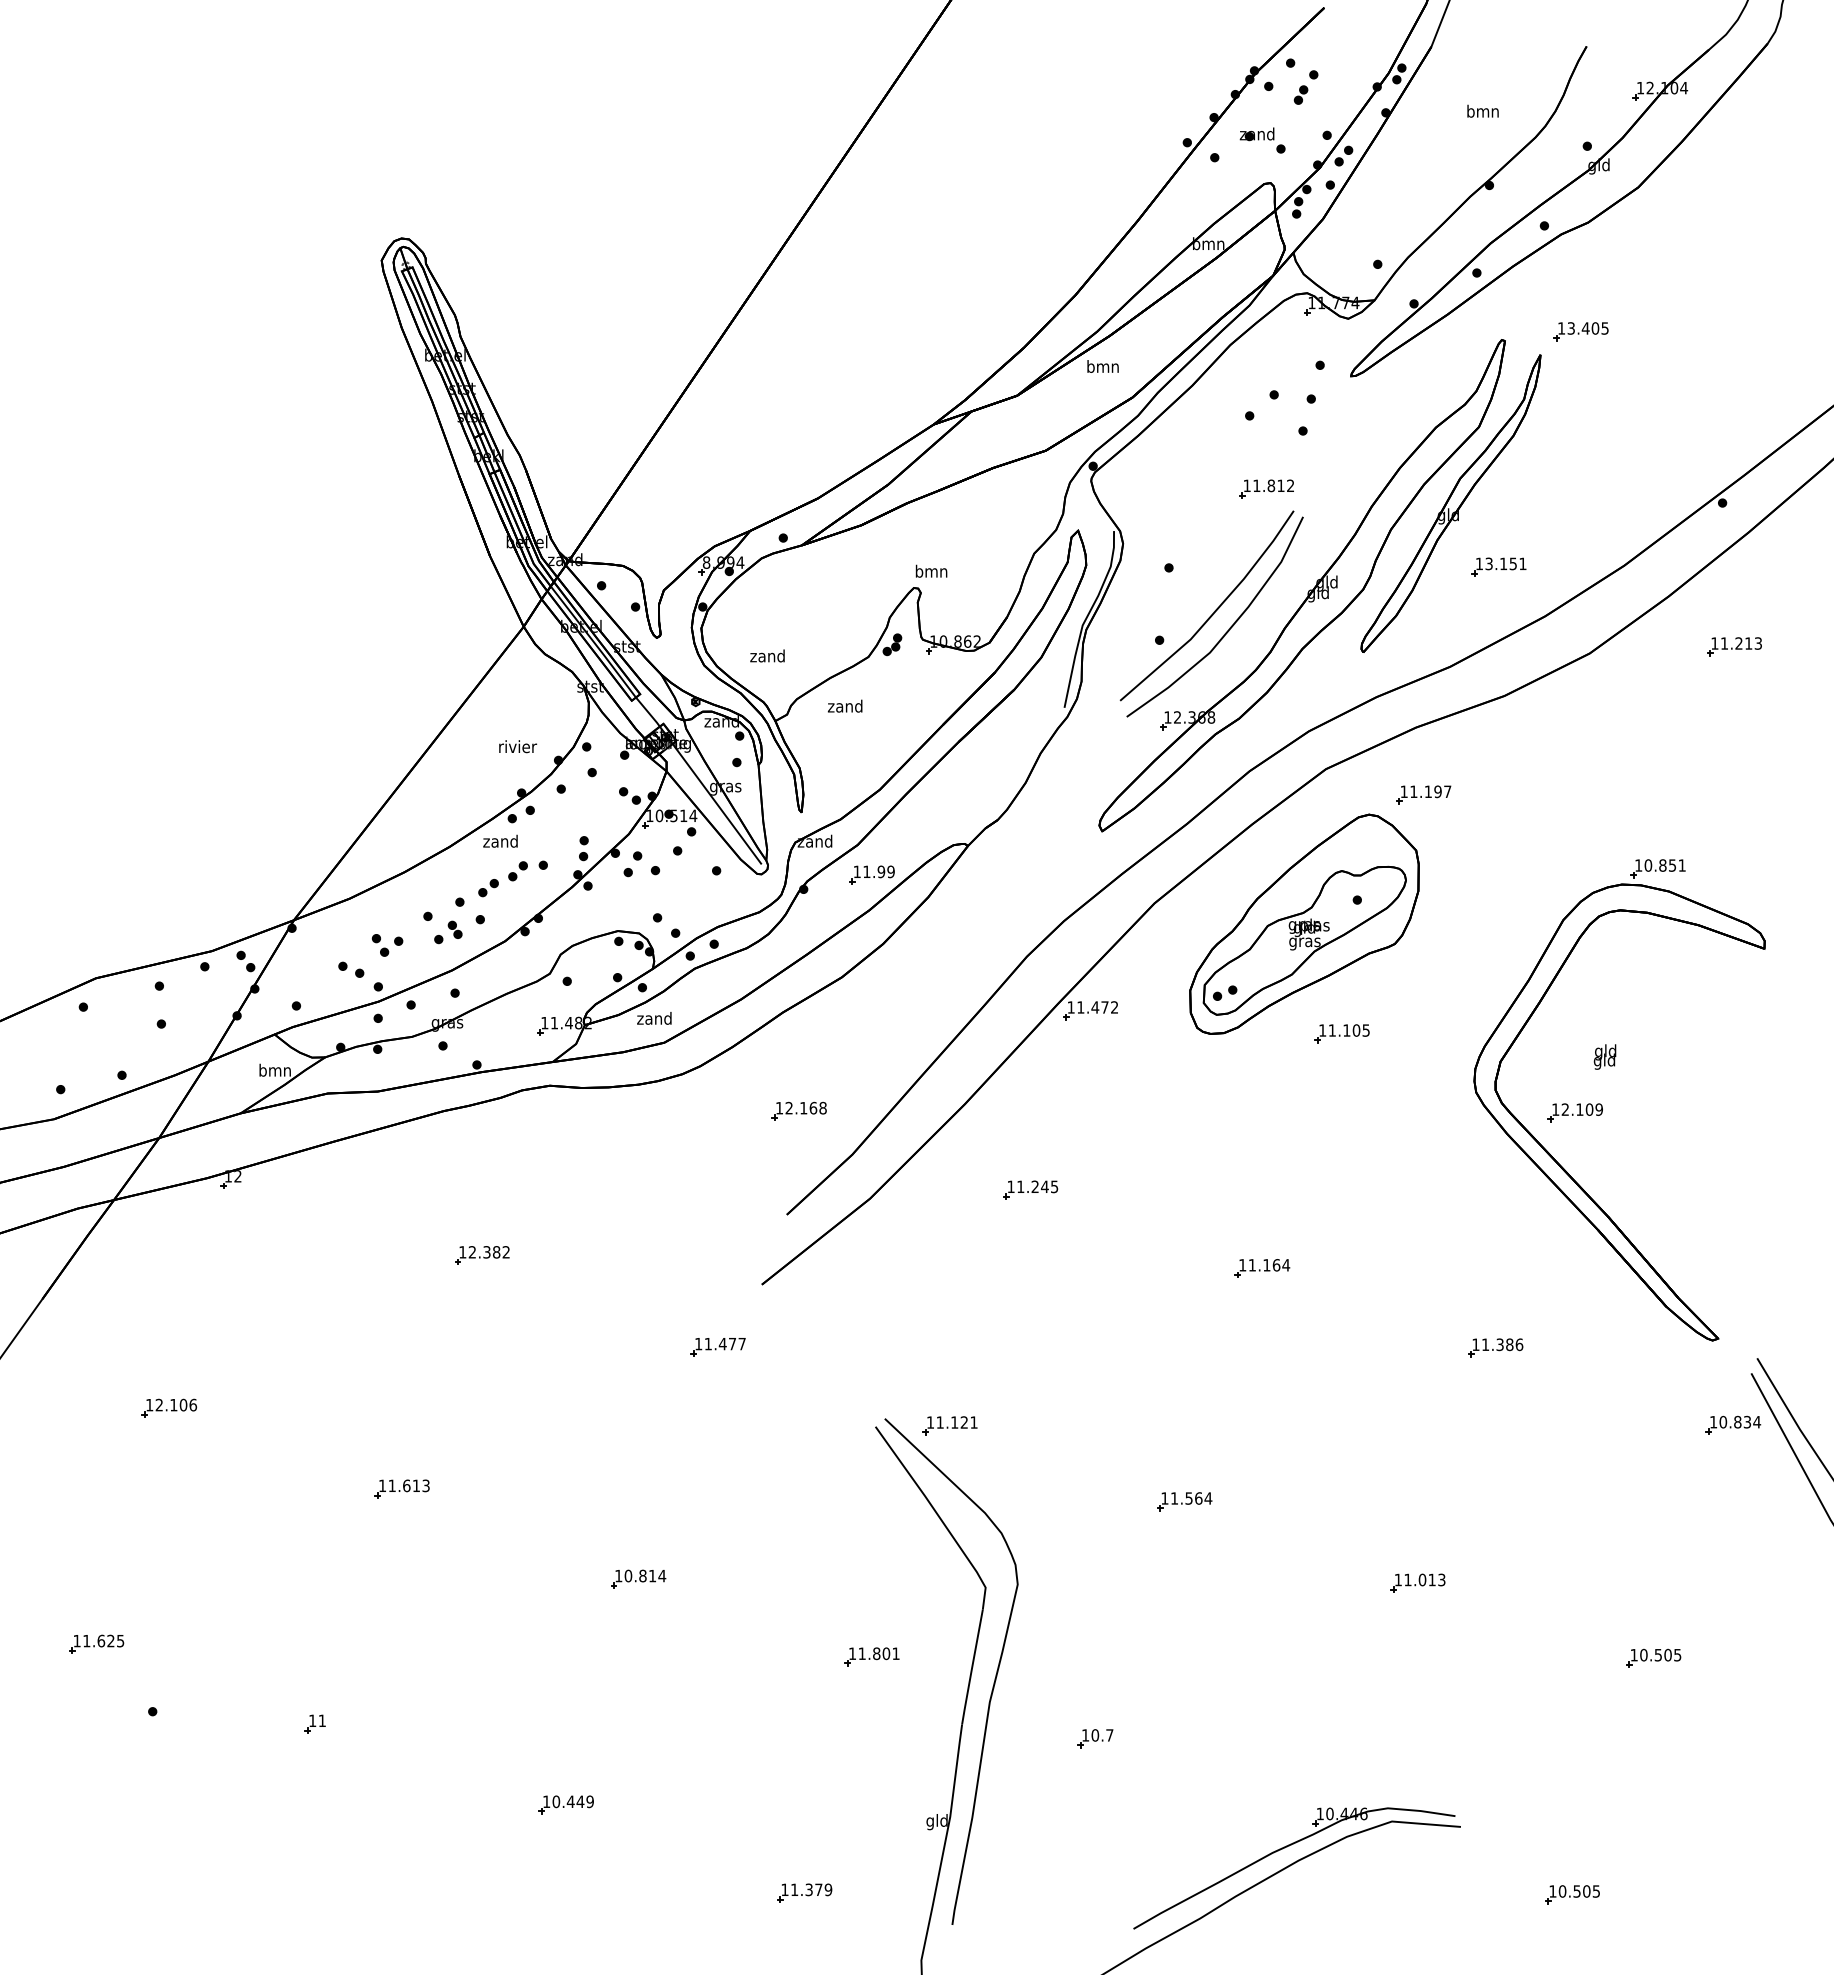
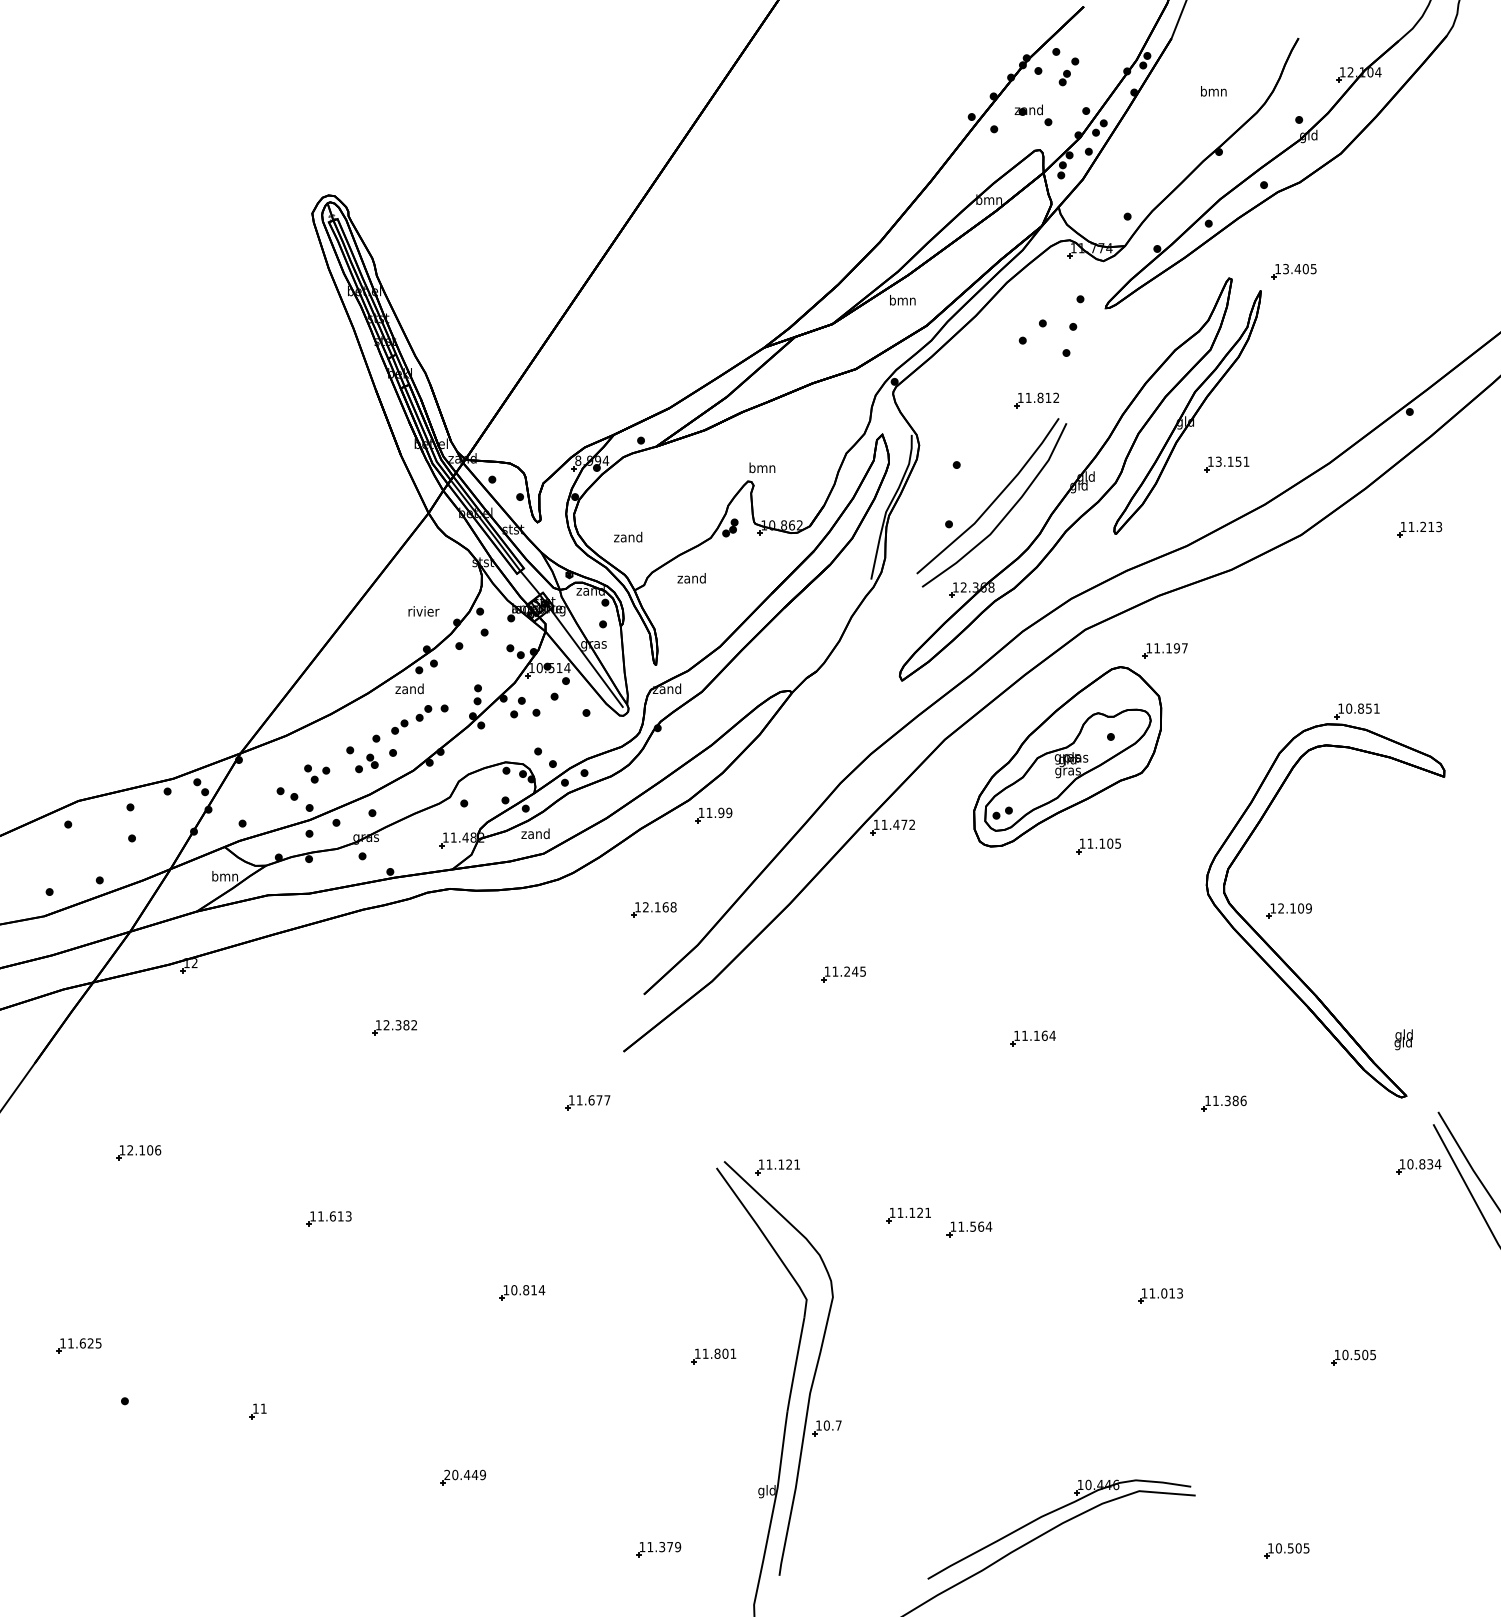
part: (871, 874) -> (713, 815), moved
text: (1604, 1056) -> (1403, 1039), moved
text: (722, 1343) -> (591, 1099), 11.477 -> 11.677
part: (1109, 1484) -> (908, 1215), added
part: (1095, 1738) -> (827, 1428), moved
text: (546, 1801) -> (447, 1474), 10.449 -> 20.449

